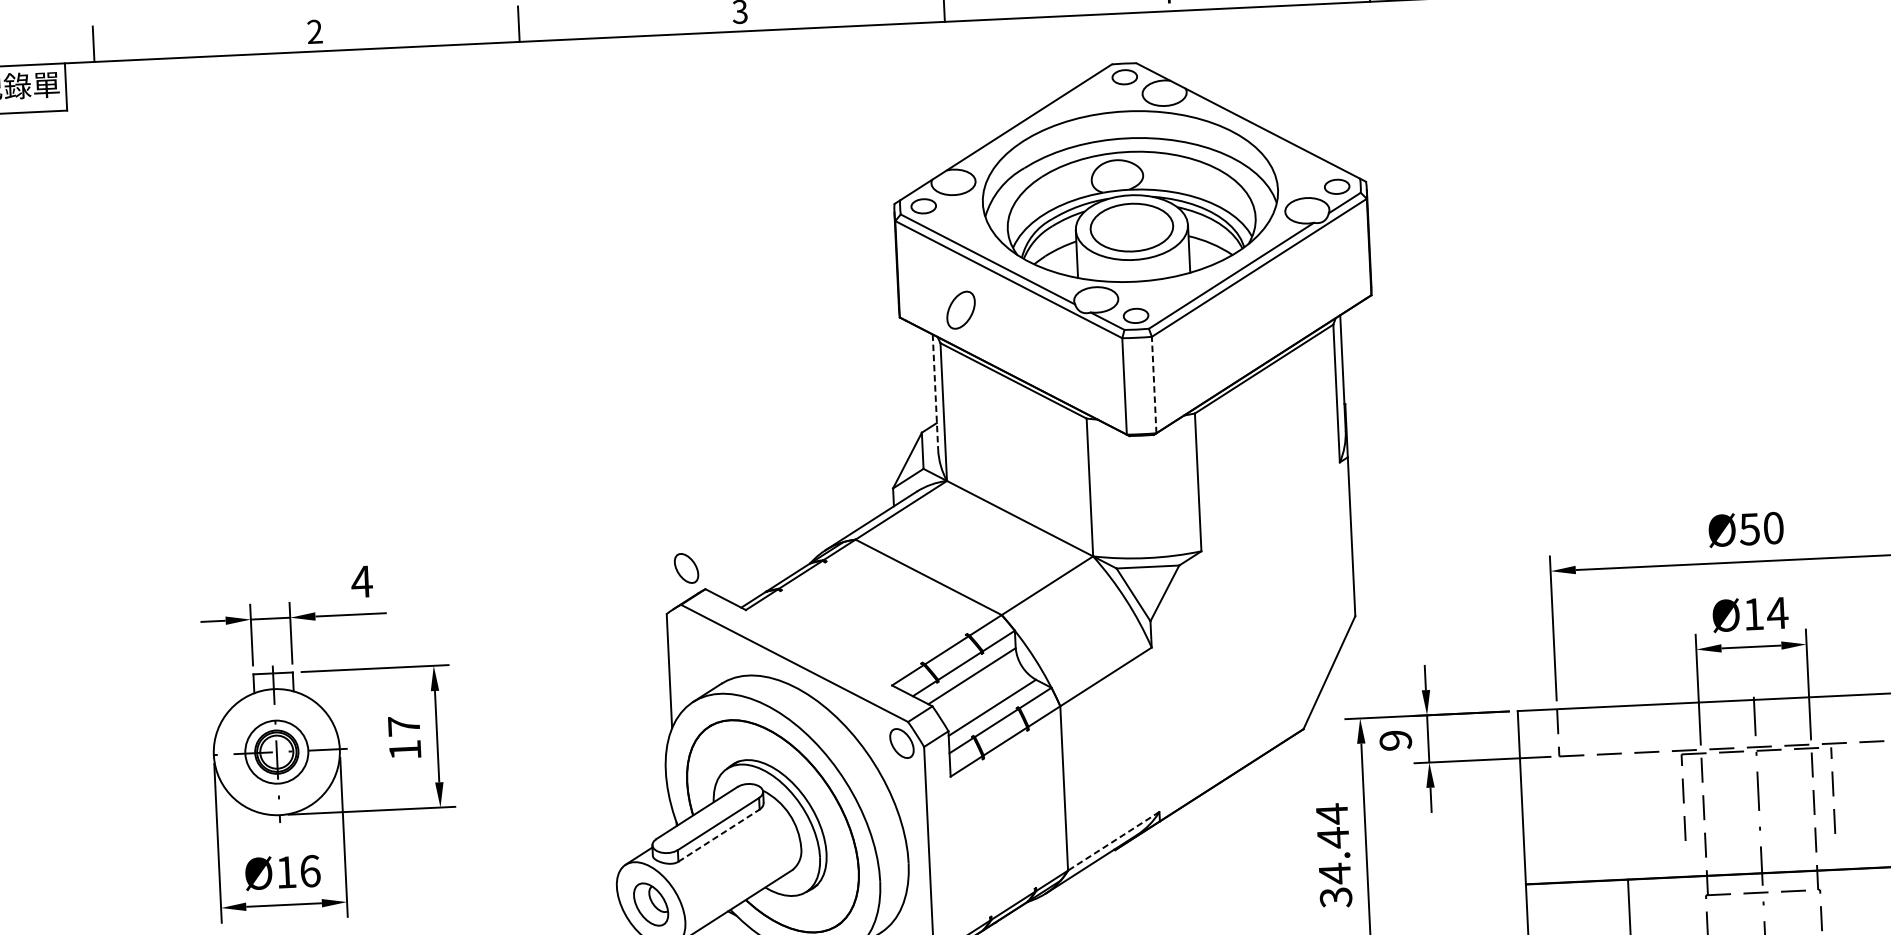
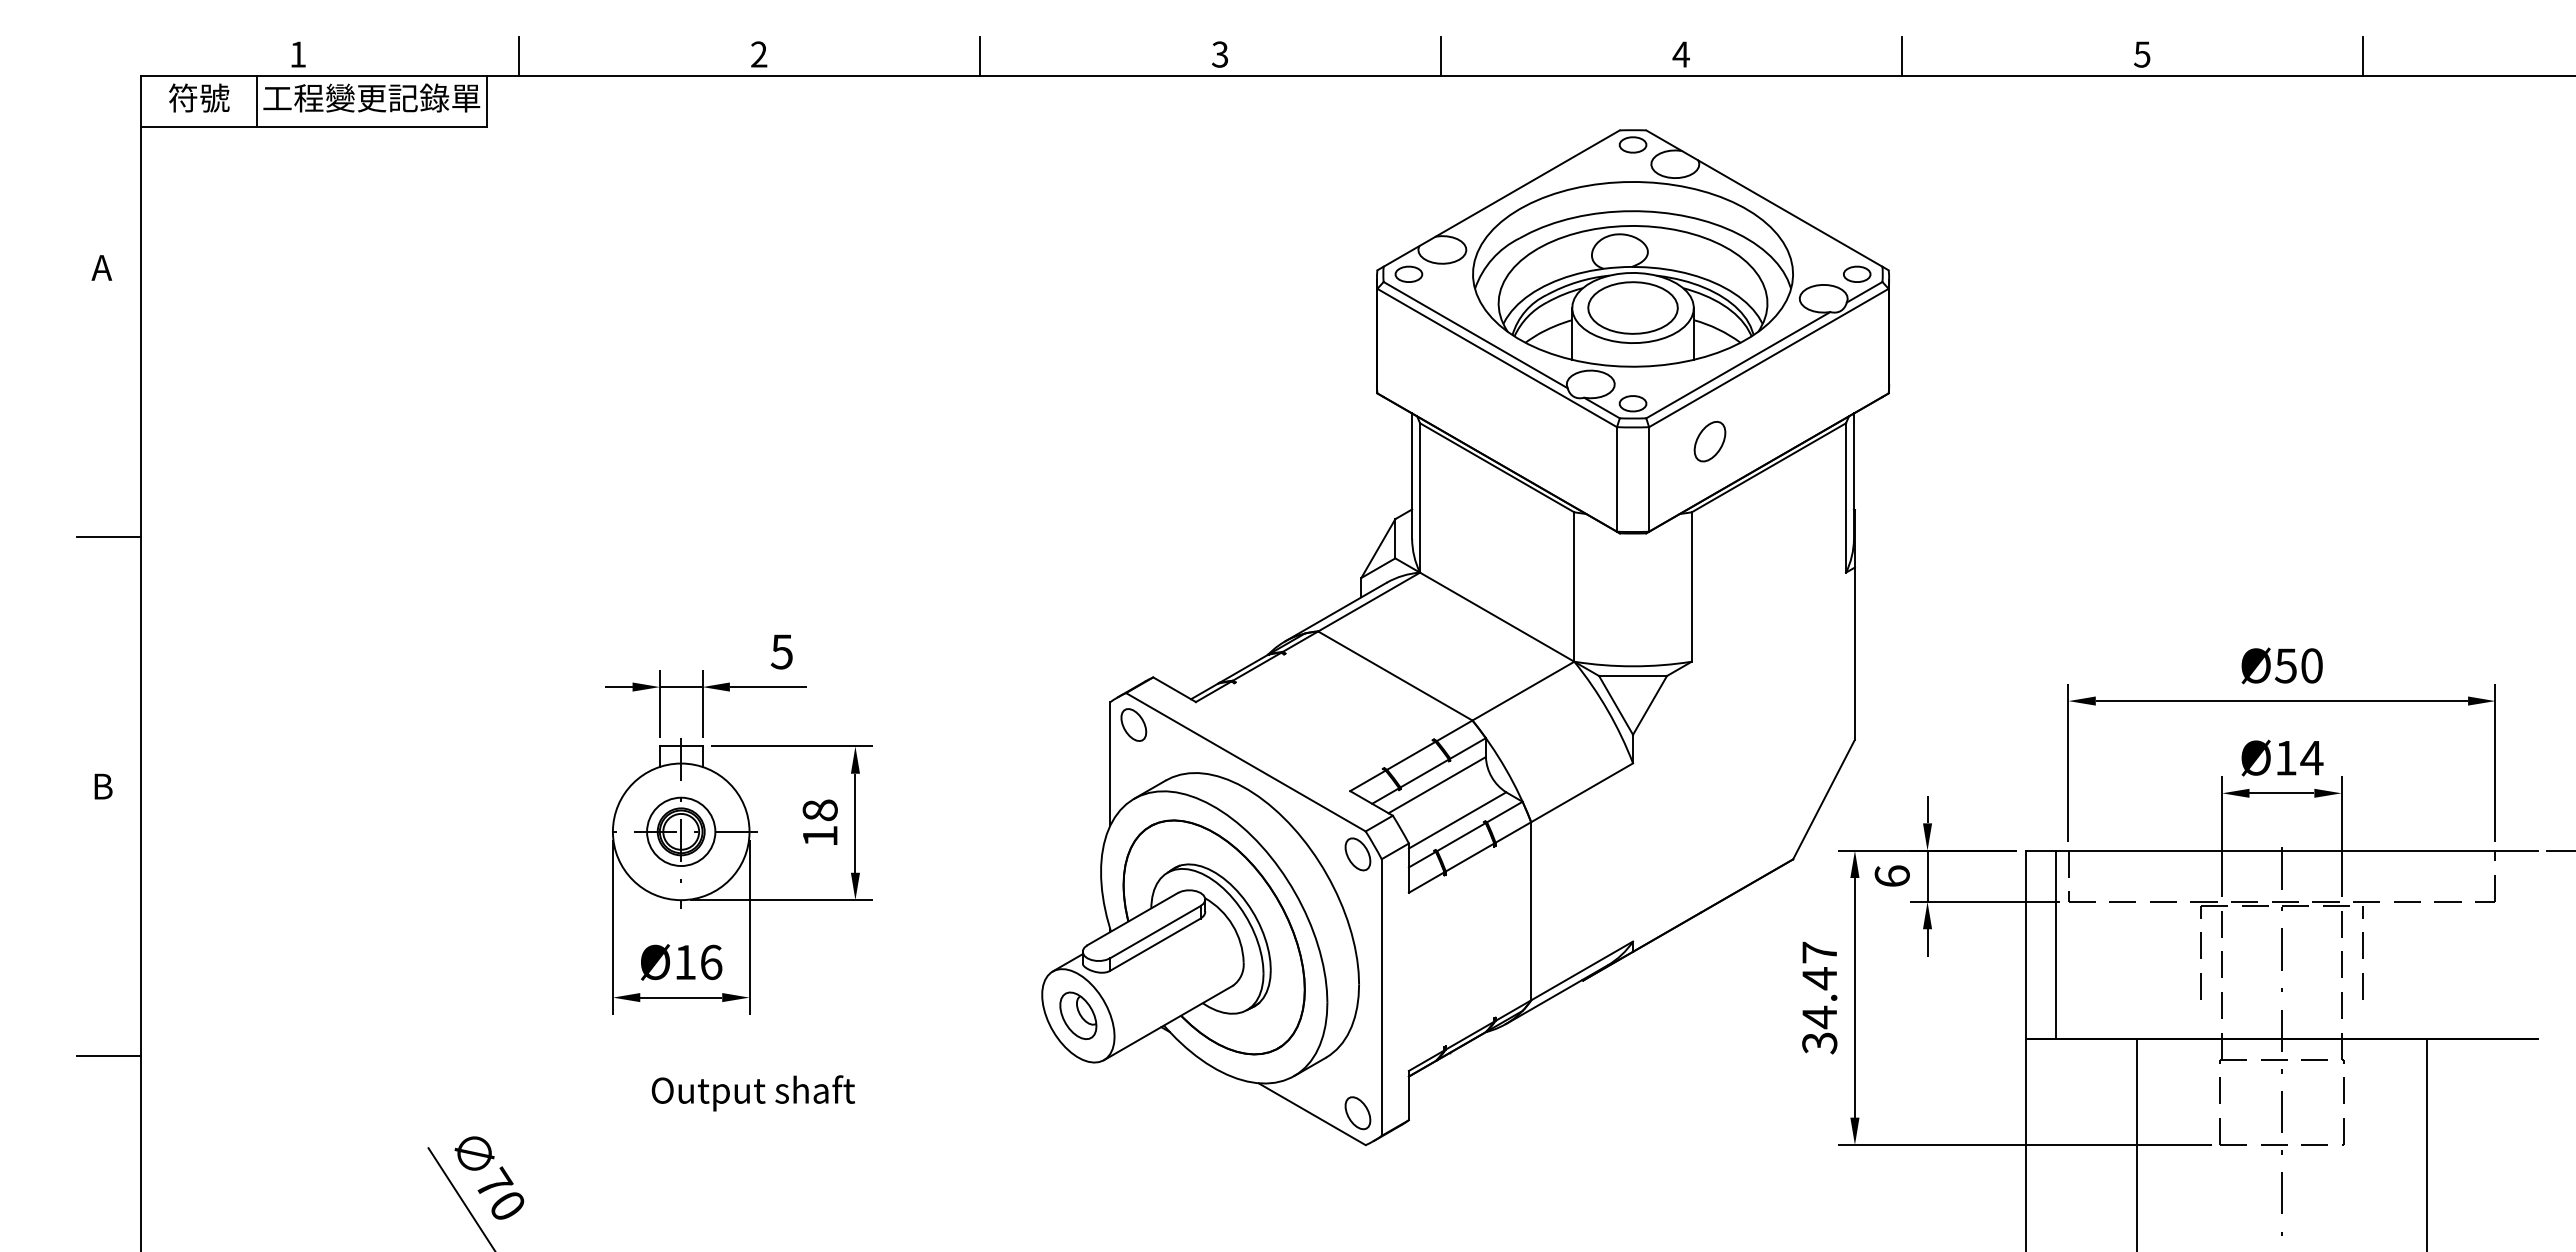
part: (960, 310) -> (1709, 441), moved
line: (1154, 384) -> (1649, 478), dashed -> solid
line: (935, 392) -> (1412, 476), dashed -> solid
part: (686, 567) -> (1133, 724), moved
text: (361, 581) -> (781, 651), 4 -> 5
text: (403, 726) -> (819, 810), 17 -> 18
text: (1394, 740) -> (1891, 876), 9 -> 6
line: (1550, 796) -> (2056, 944), added
text: (1331, 813) -> (1819, 952), 34.44 -> 34.47
line: (719, 835) -> (1155, 944), dashed -> solid
line: (1114, 840) -> (1582, 970), dashed -> solid

